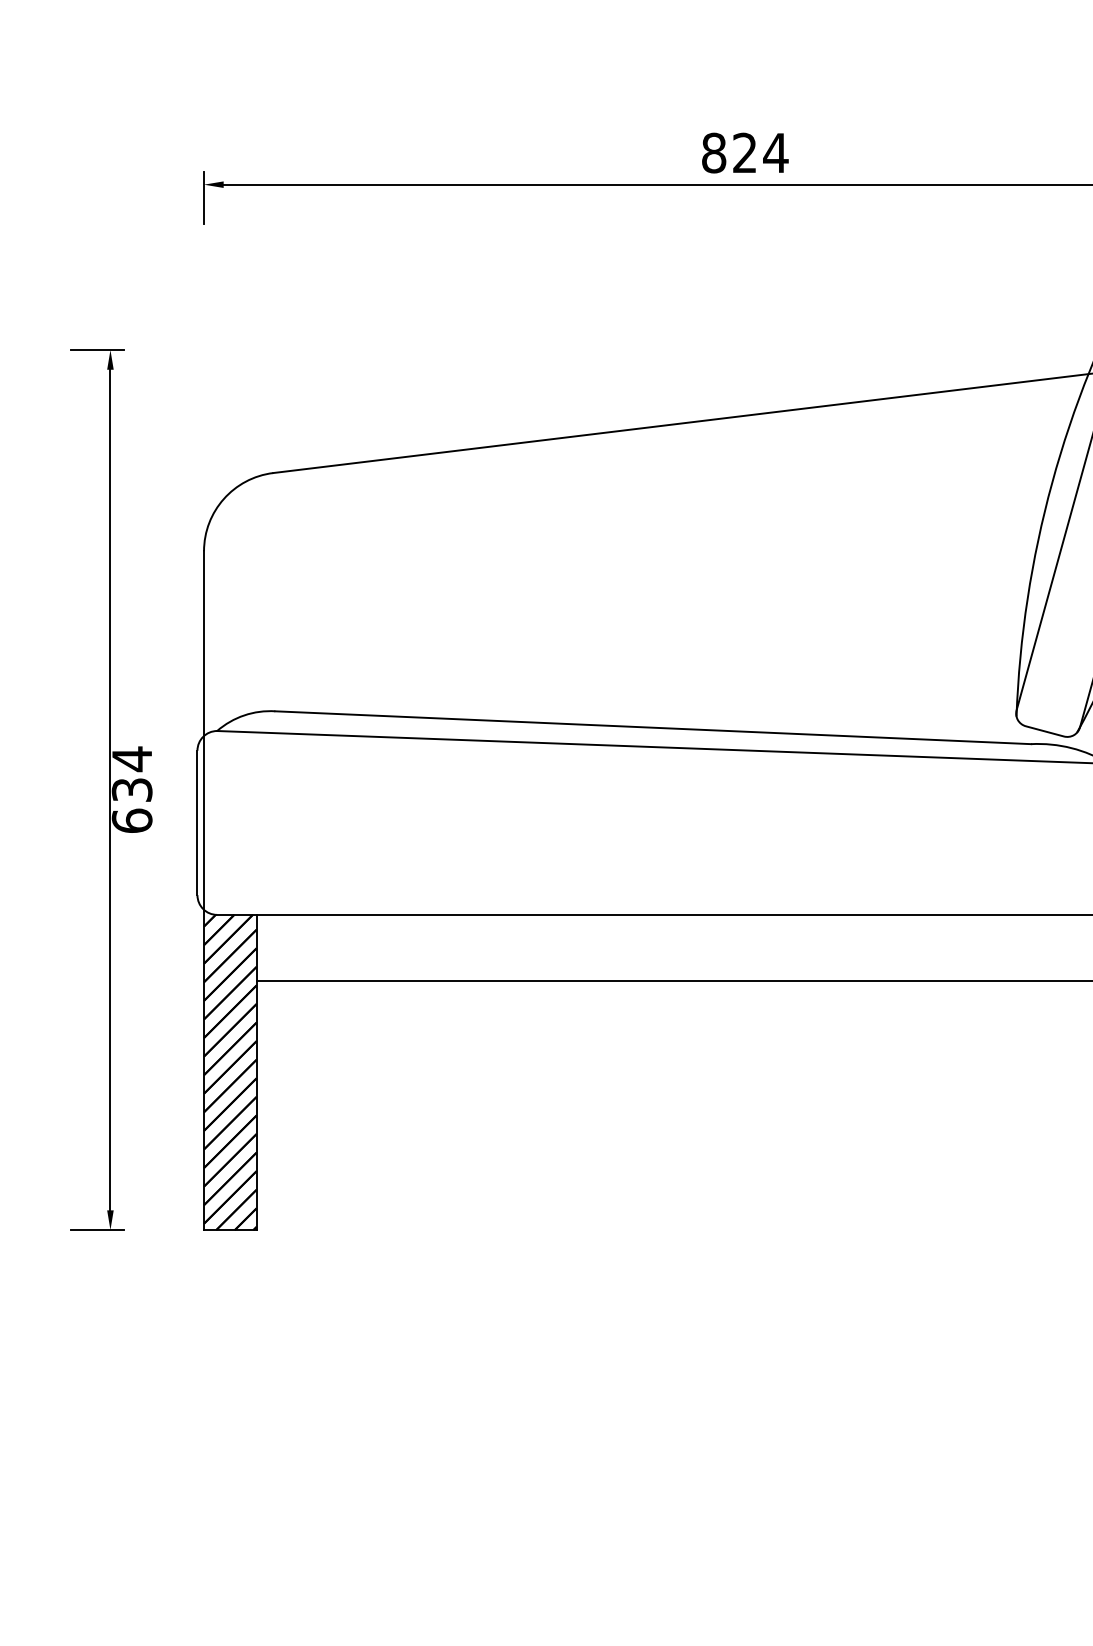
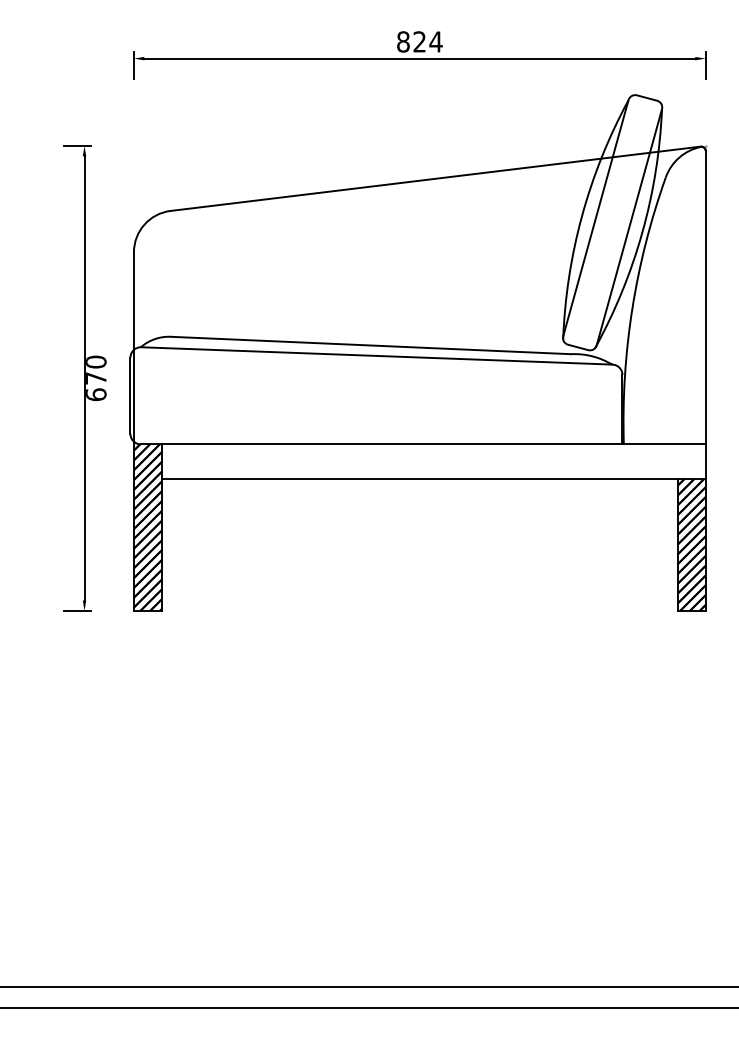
text: (133, 773) -> (96, 369), 634 -> 670

